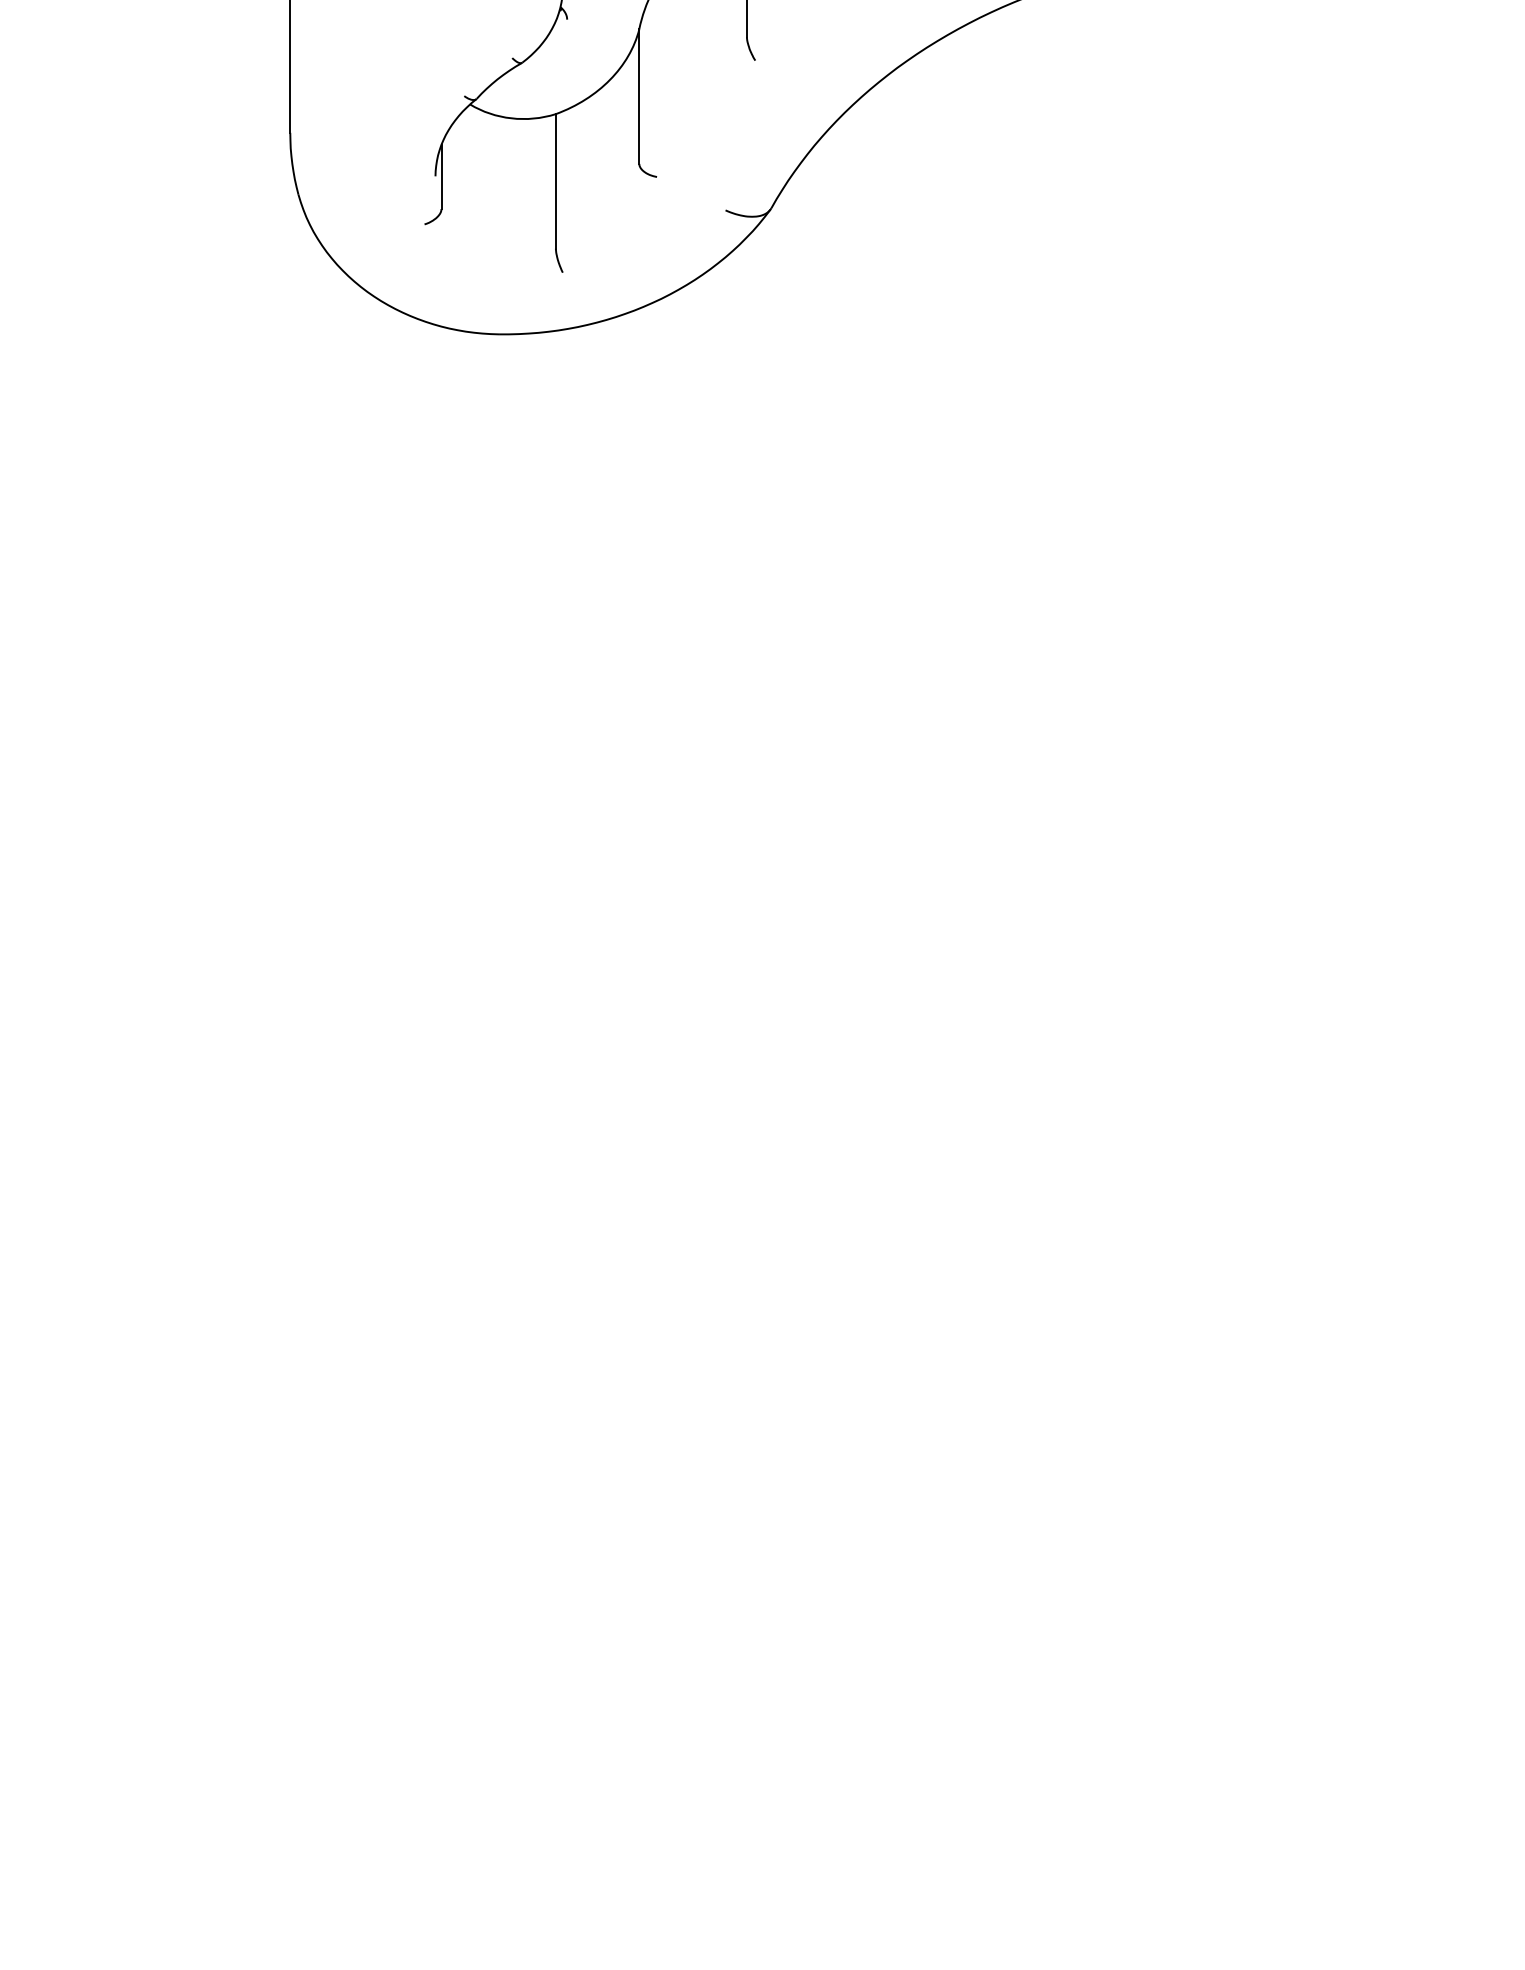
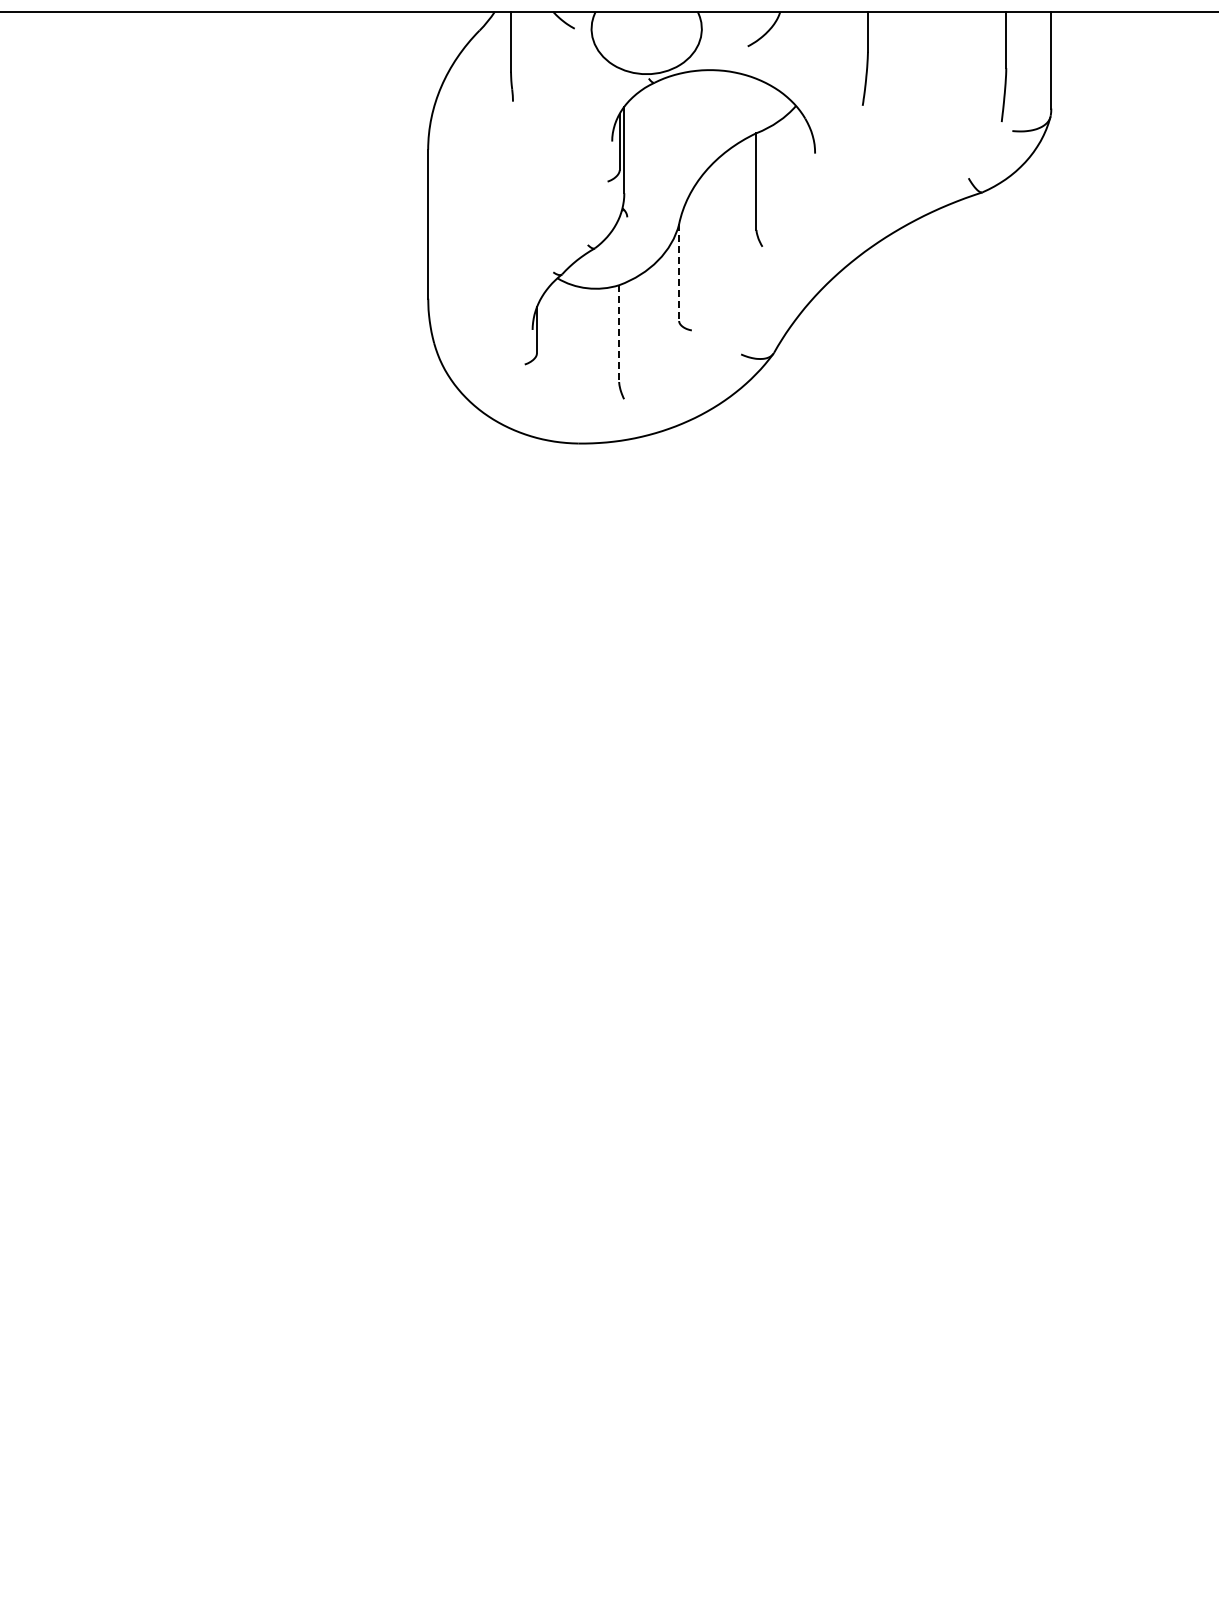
line: (639, 97) -> (679, 273), solid -> dashed
line: (556, 182) -> (619, 334), solid -> dashed

